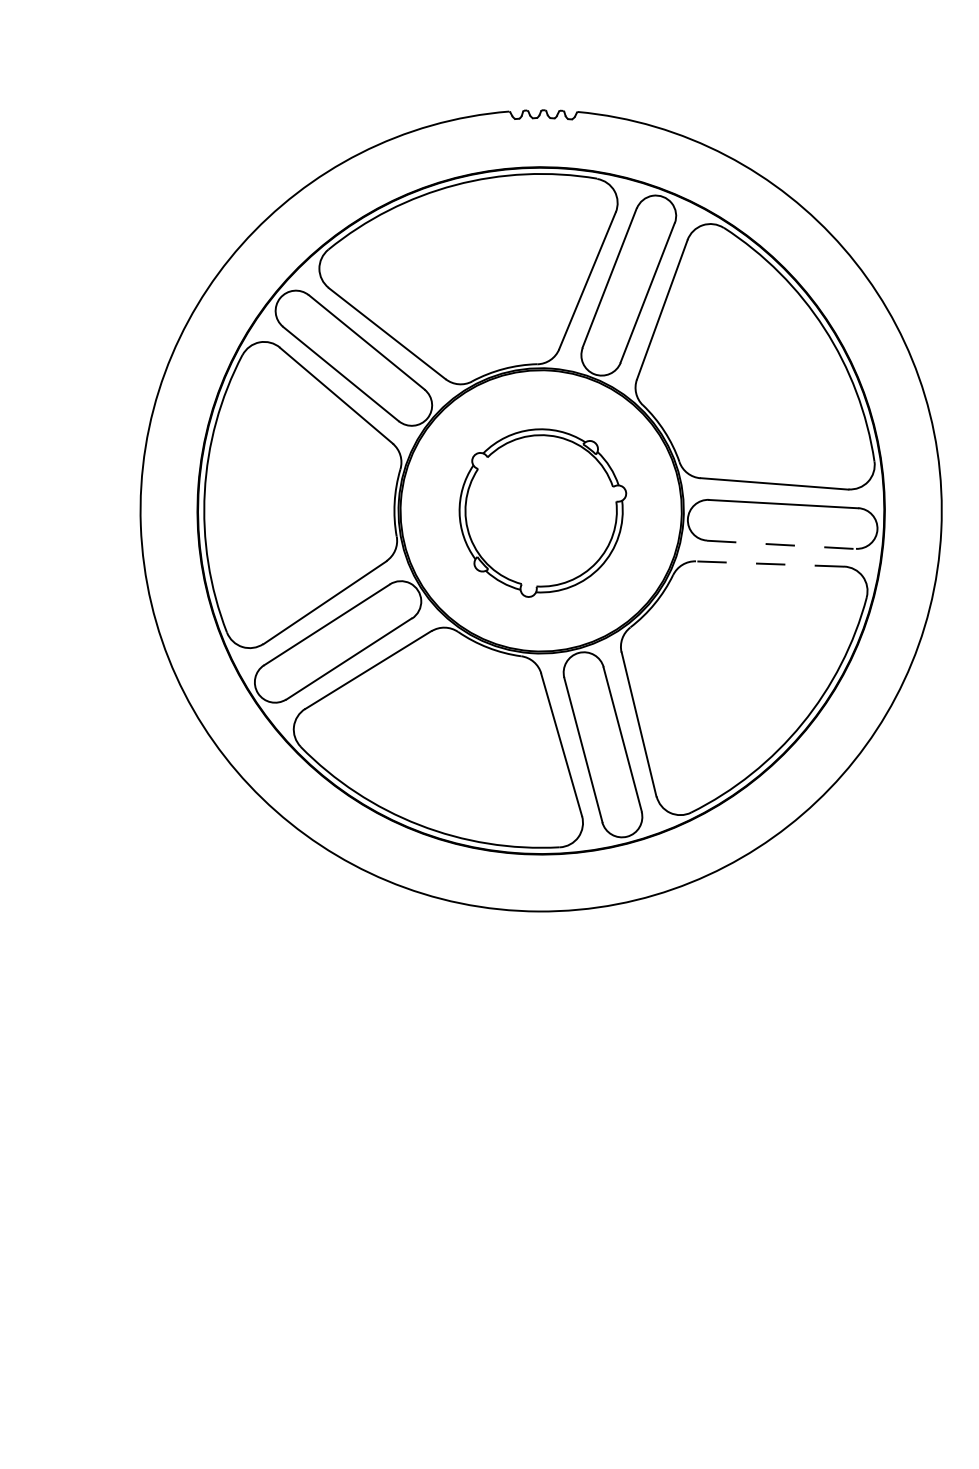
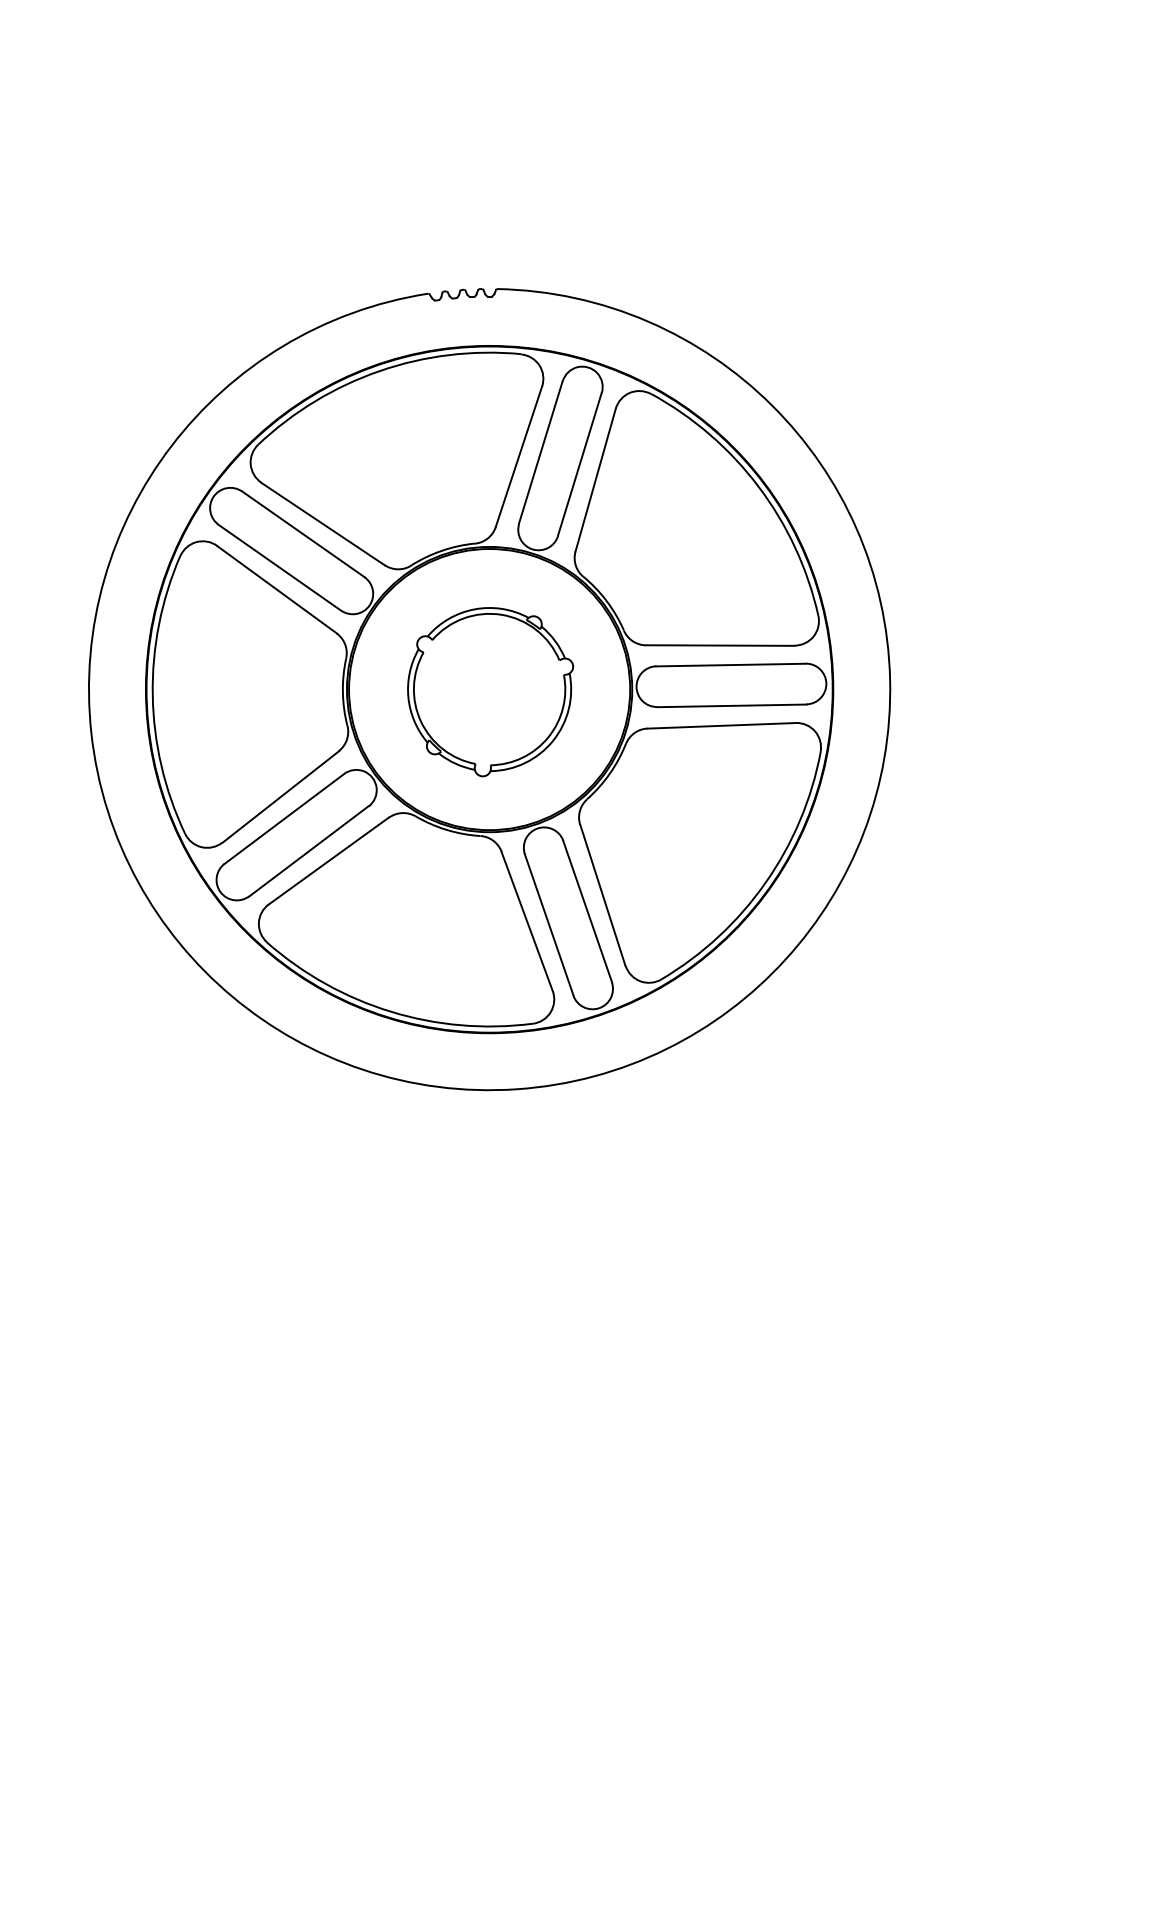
line: (781, 544) -> (731, 705), dashed -> solid
line: (769, 563) -> (721, 725), dashed -> solid

